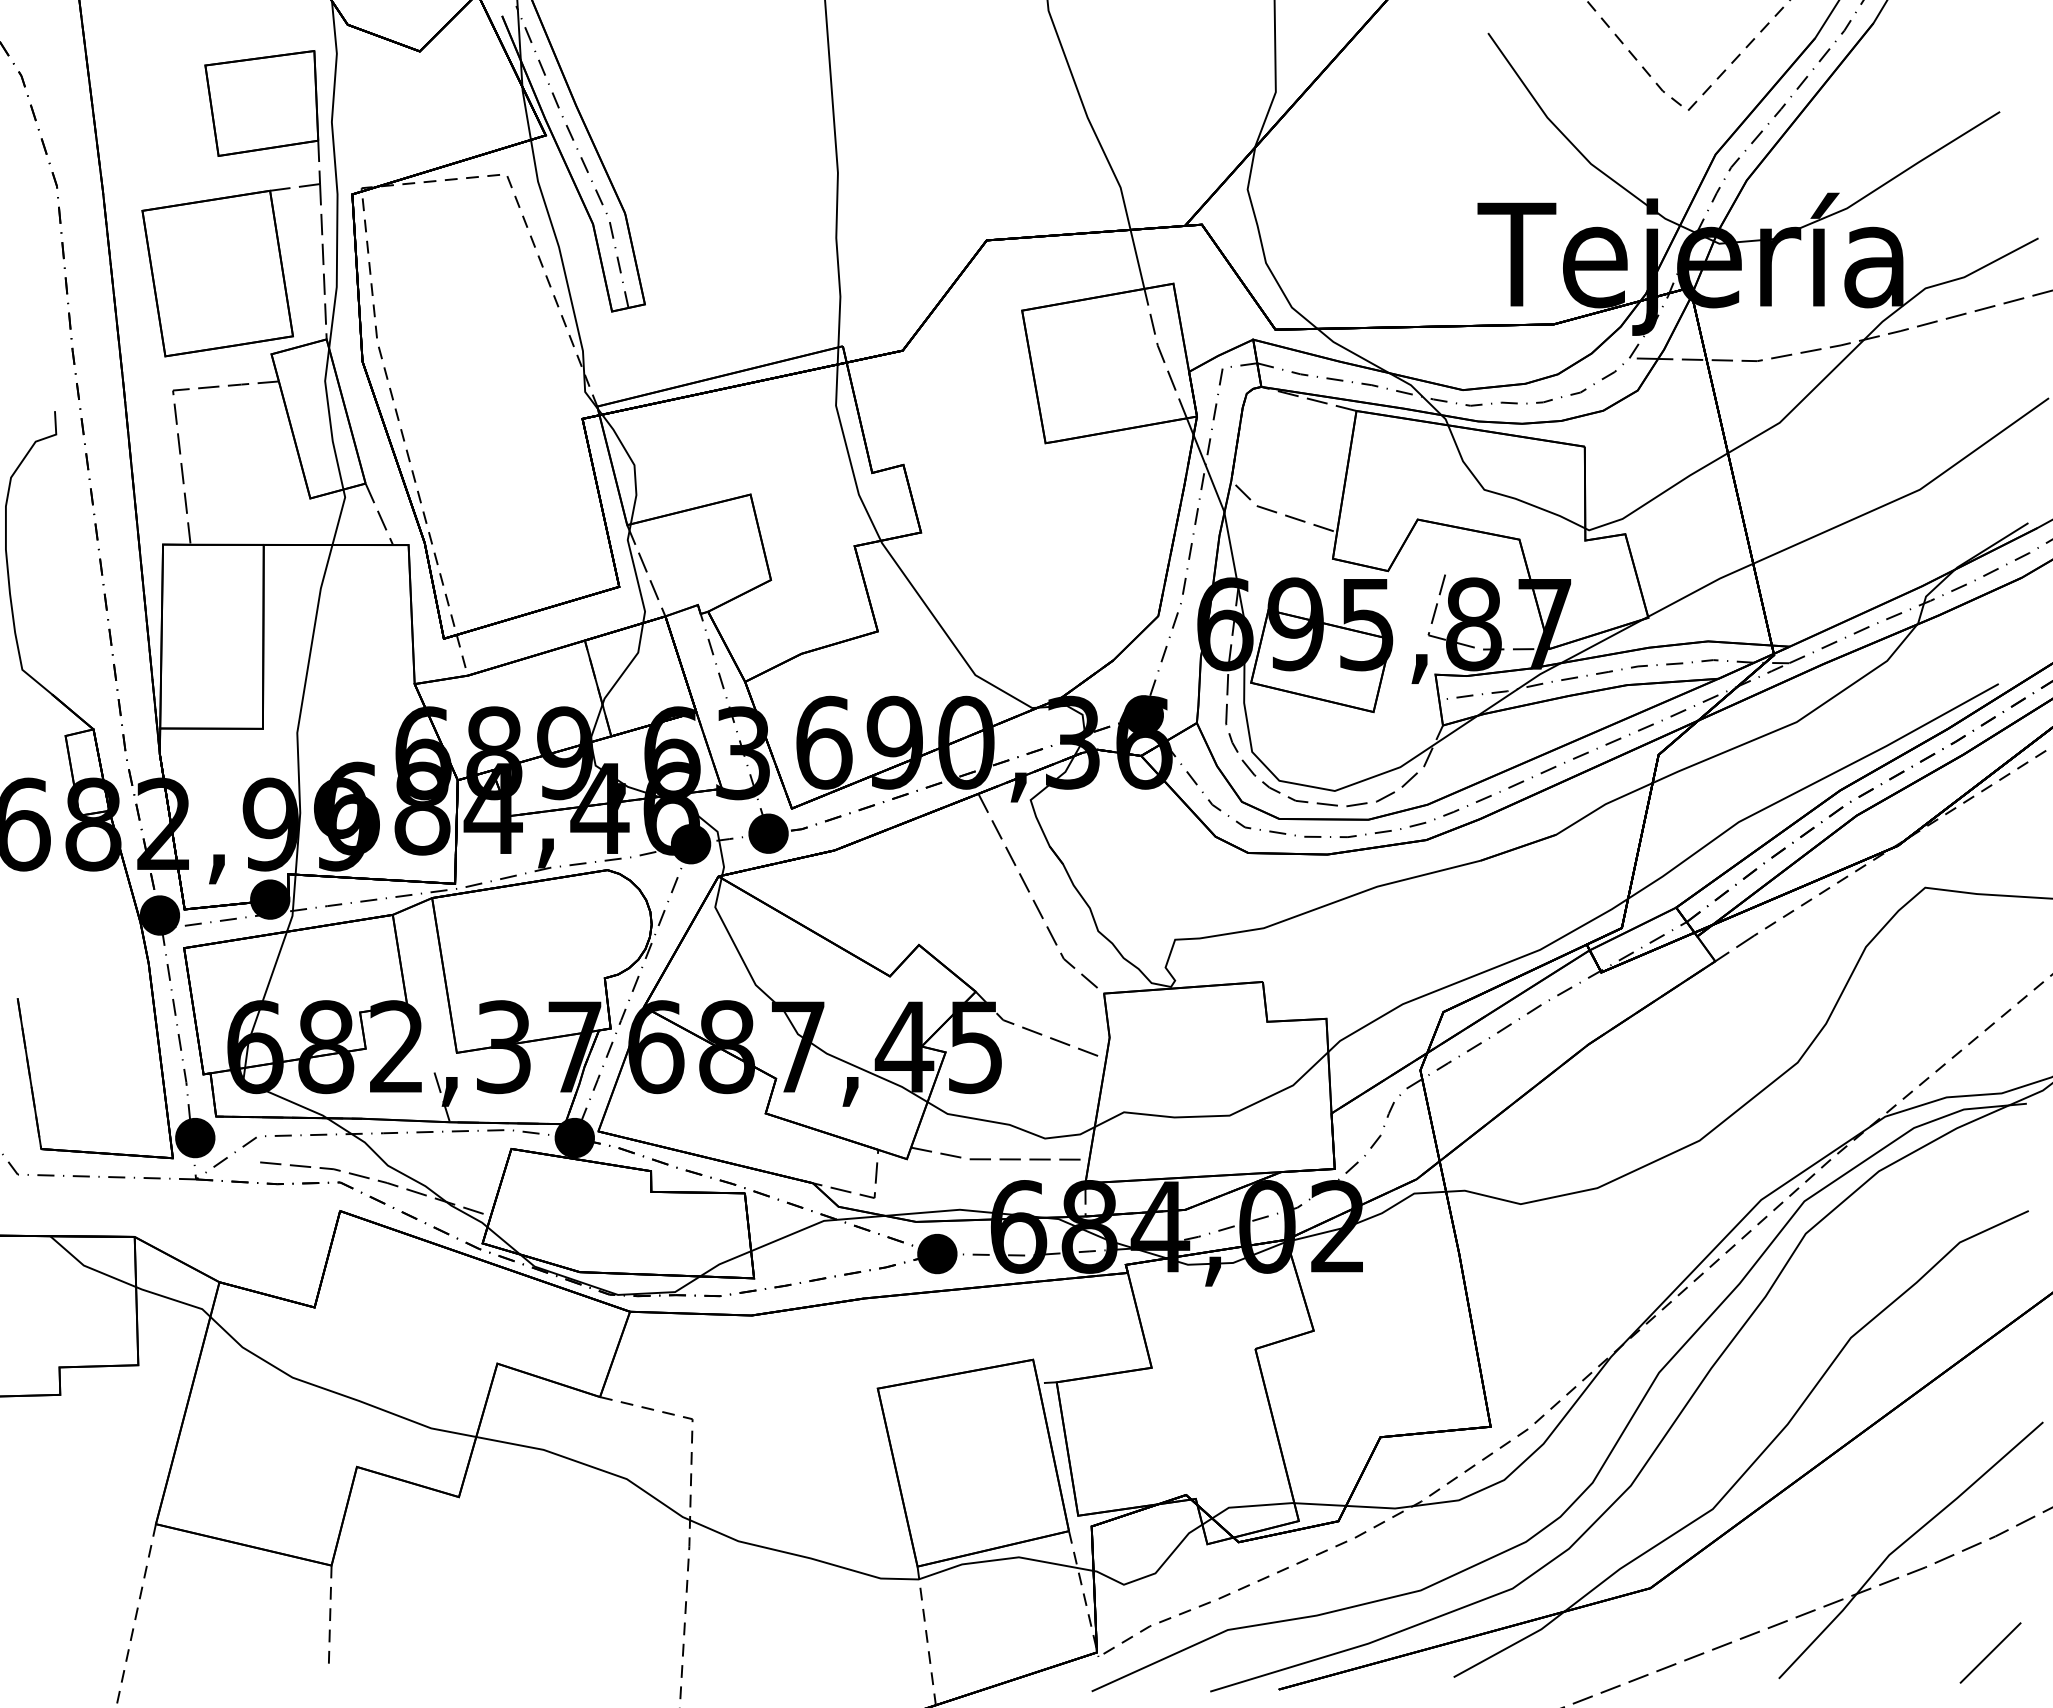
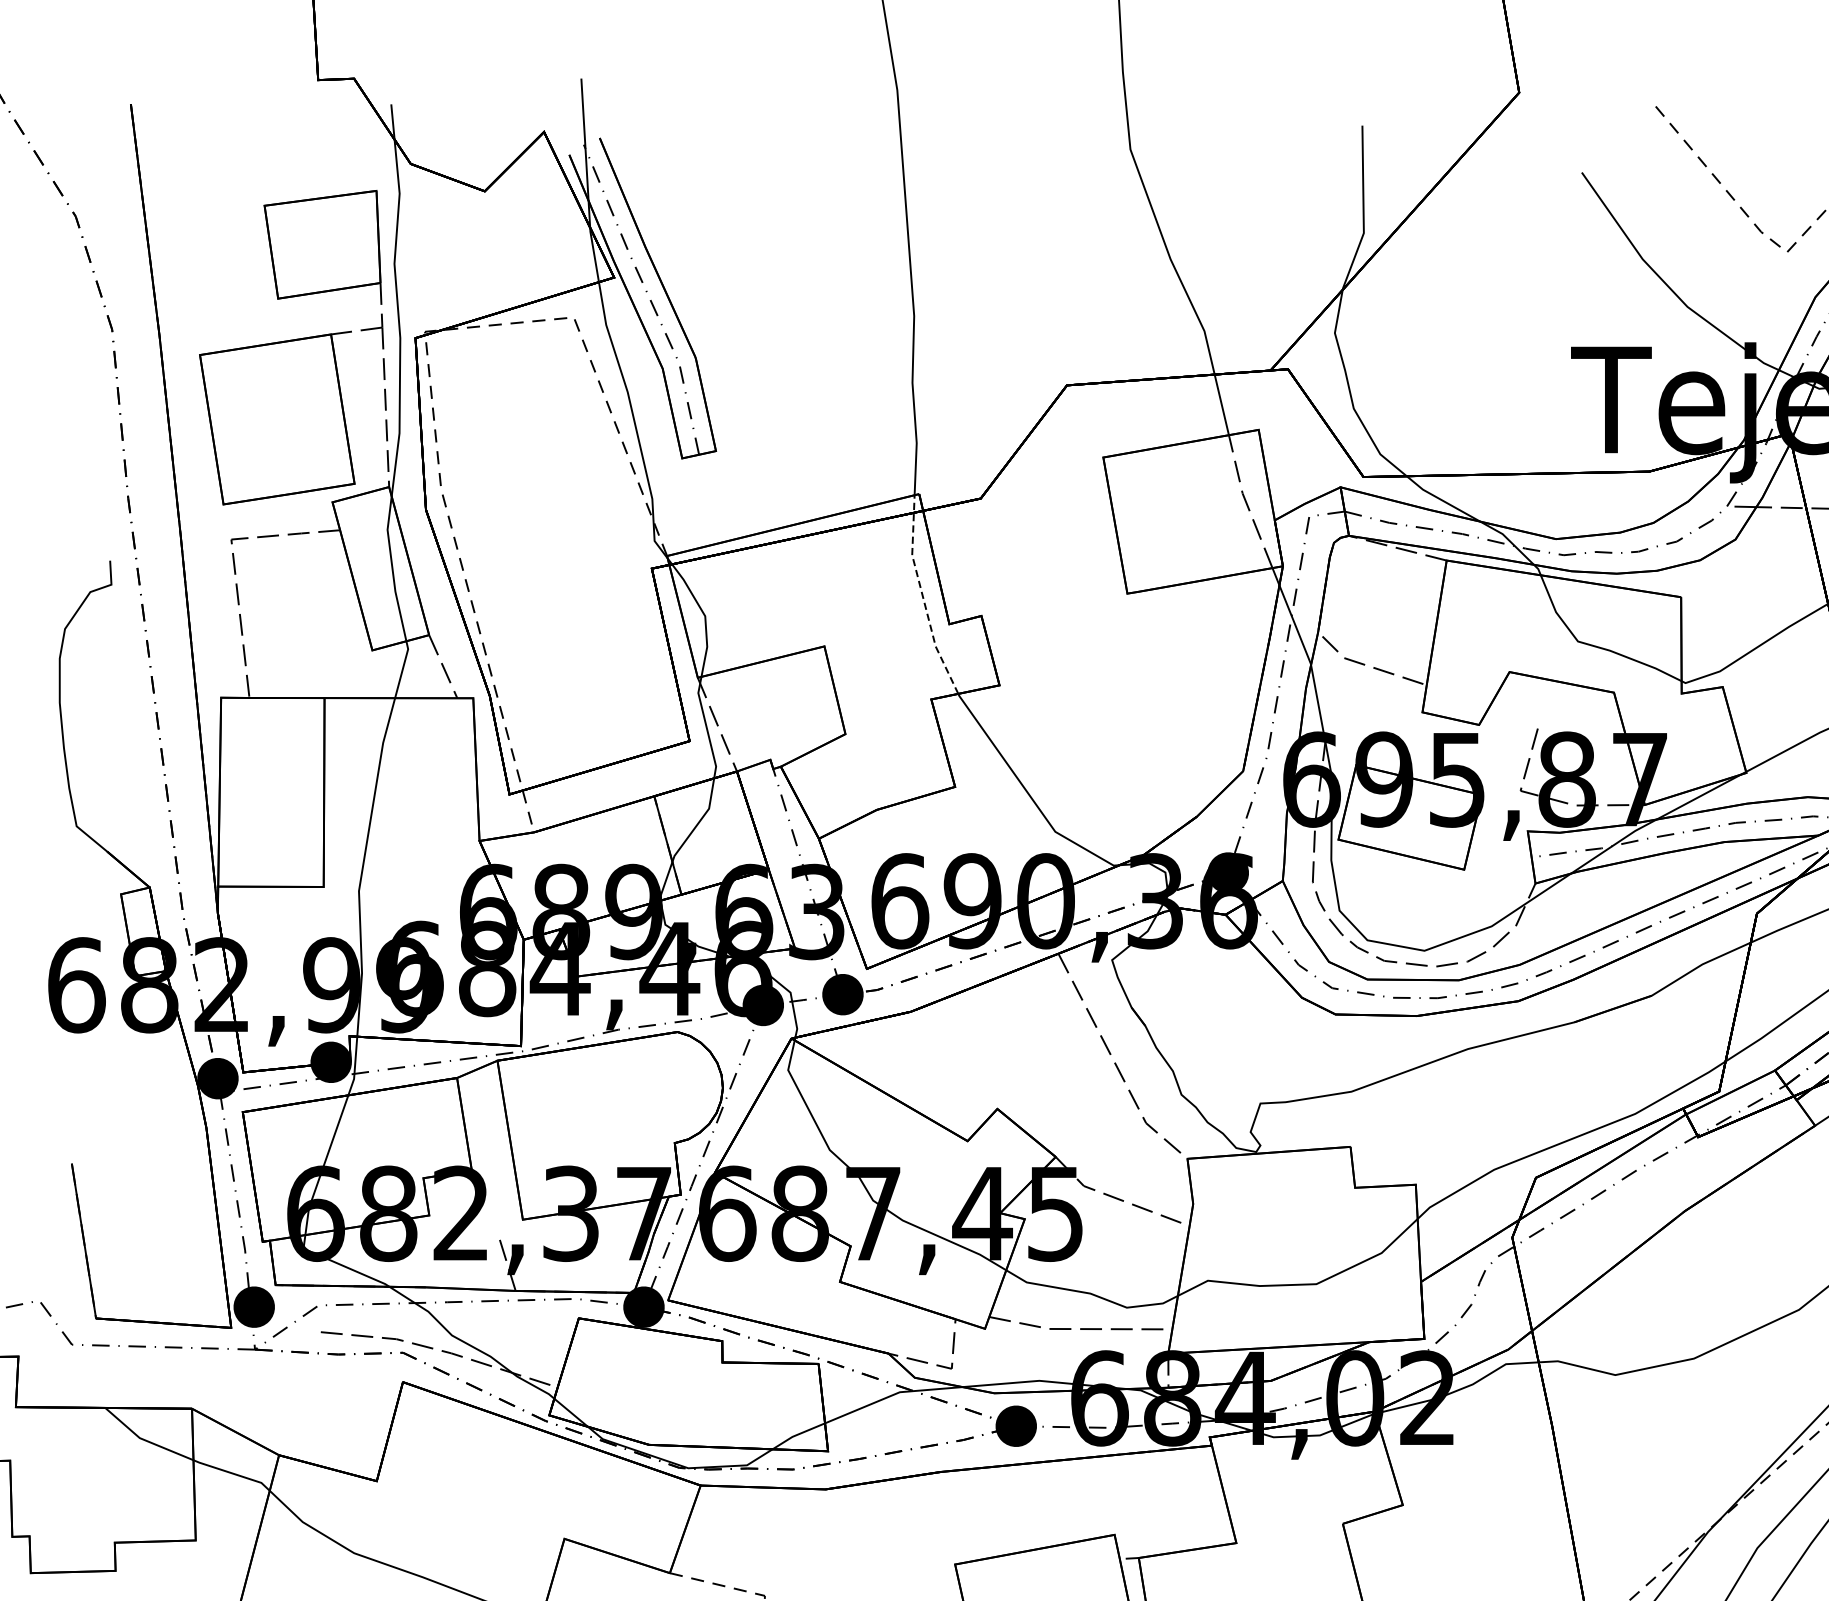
line: (846, 446) -> (922, 597), solid -> dashed

